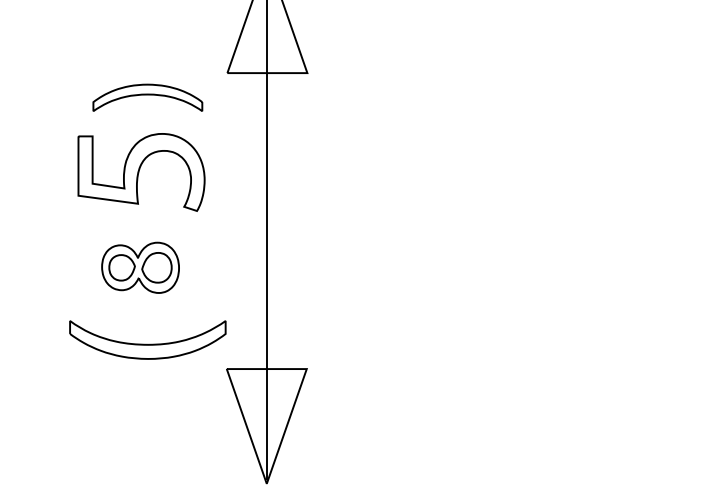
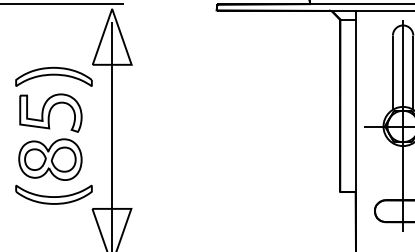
part: (146, 97) -> (53, 76), size x1.43
part: (140, 267) -> (50, 159), size x1.67

